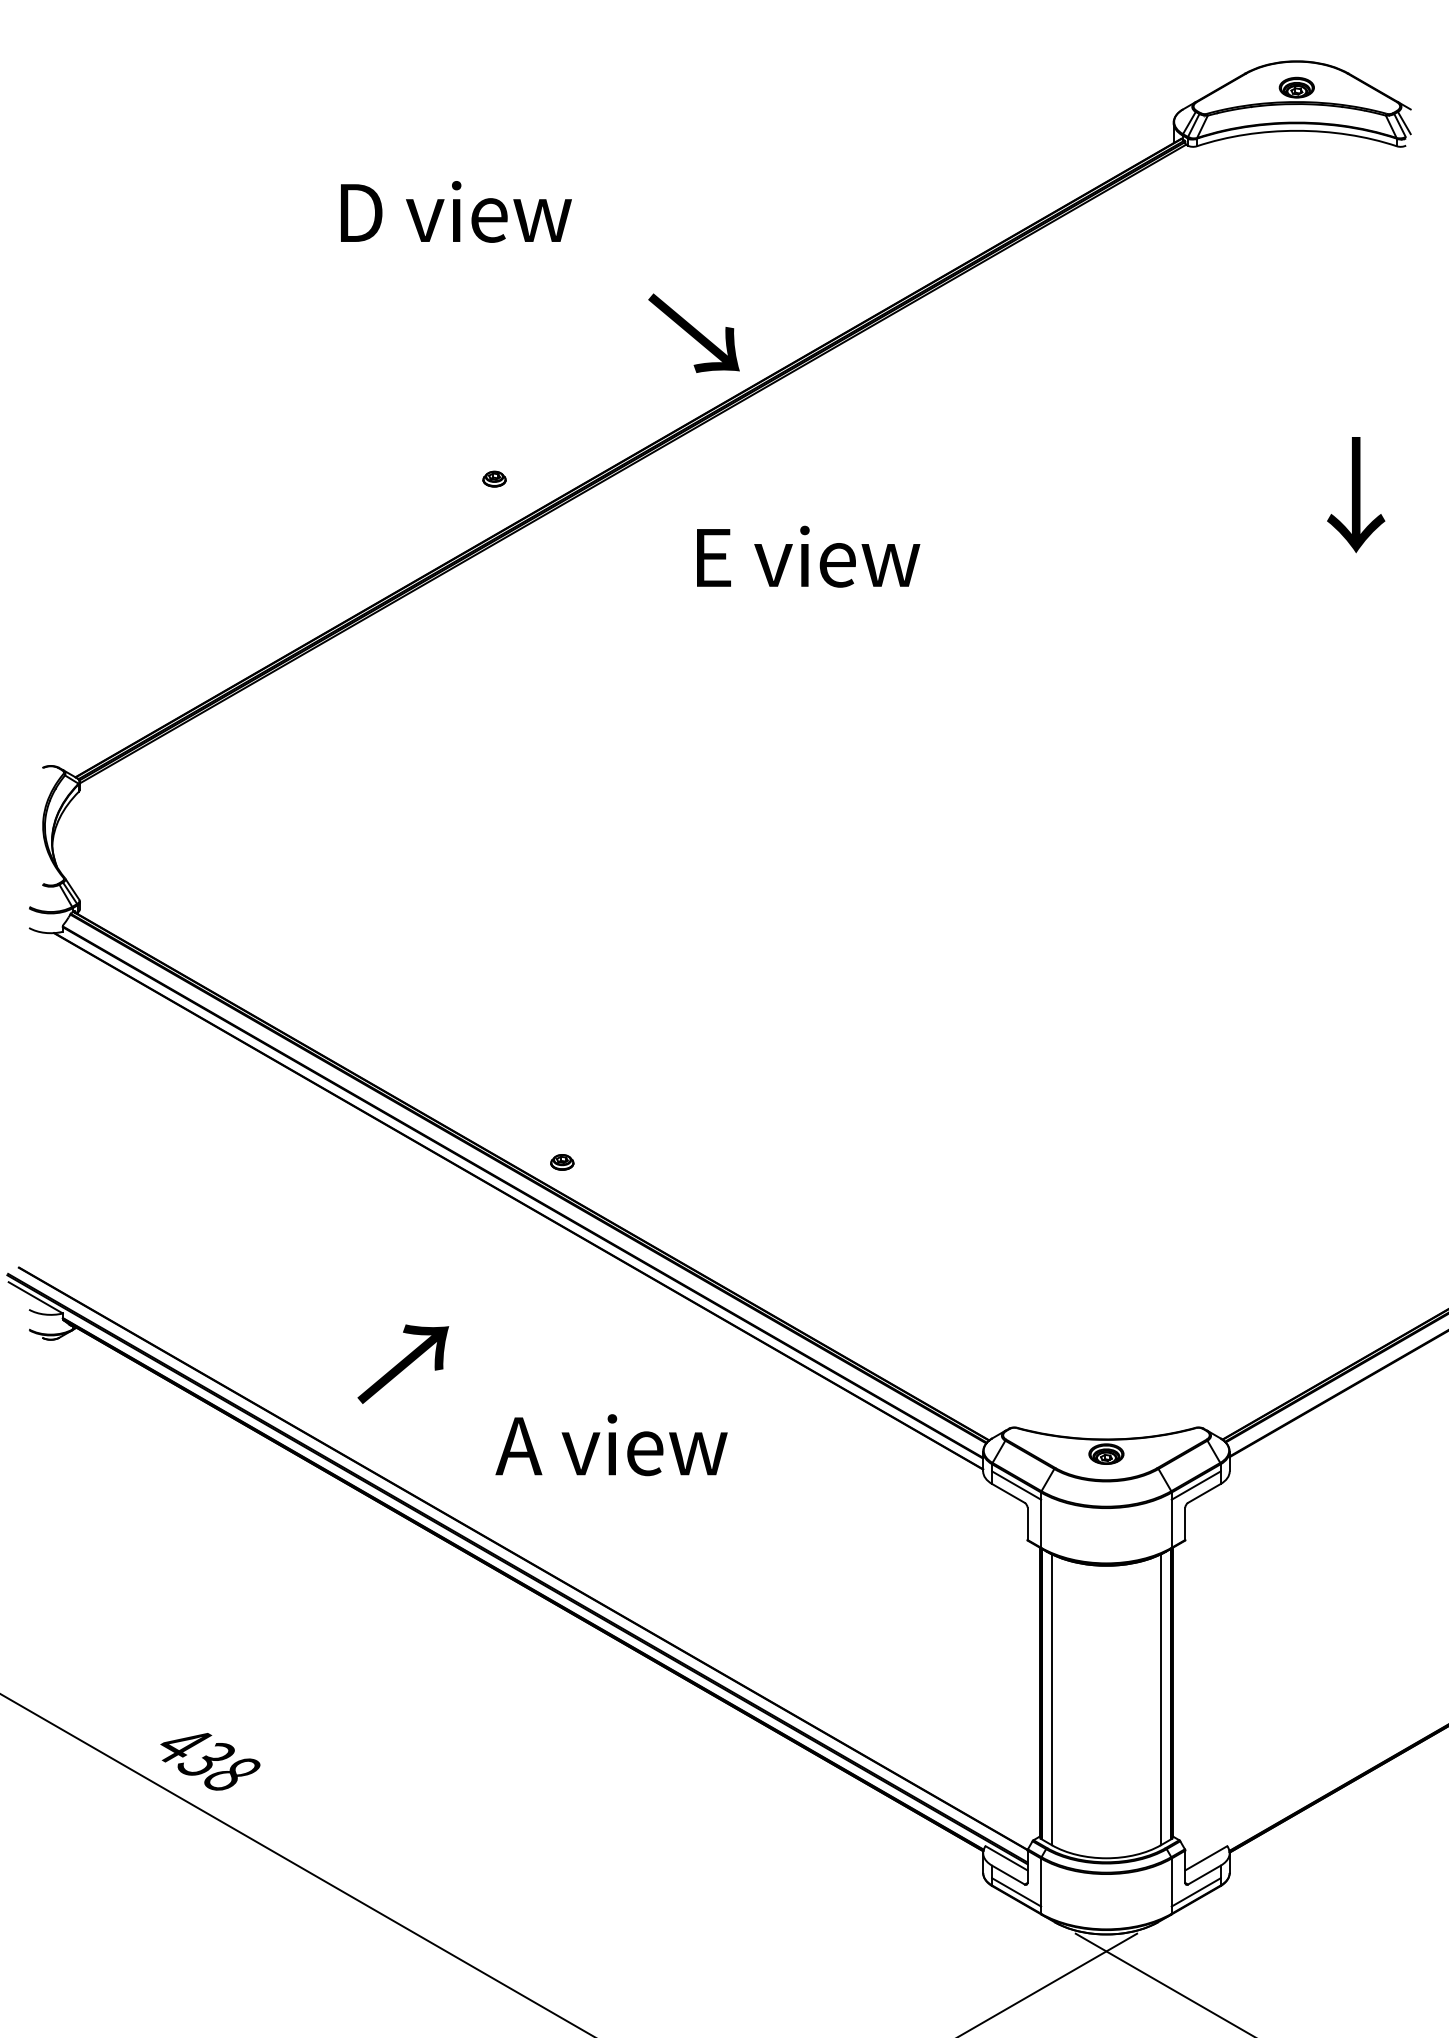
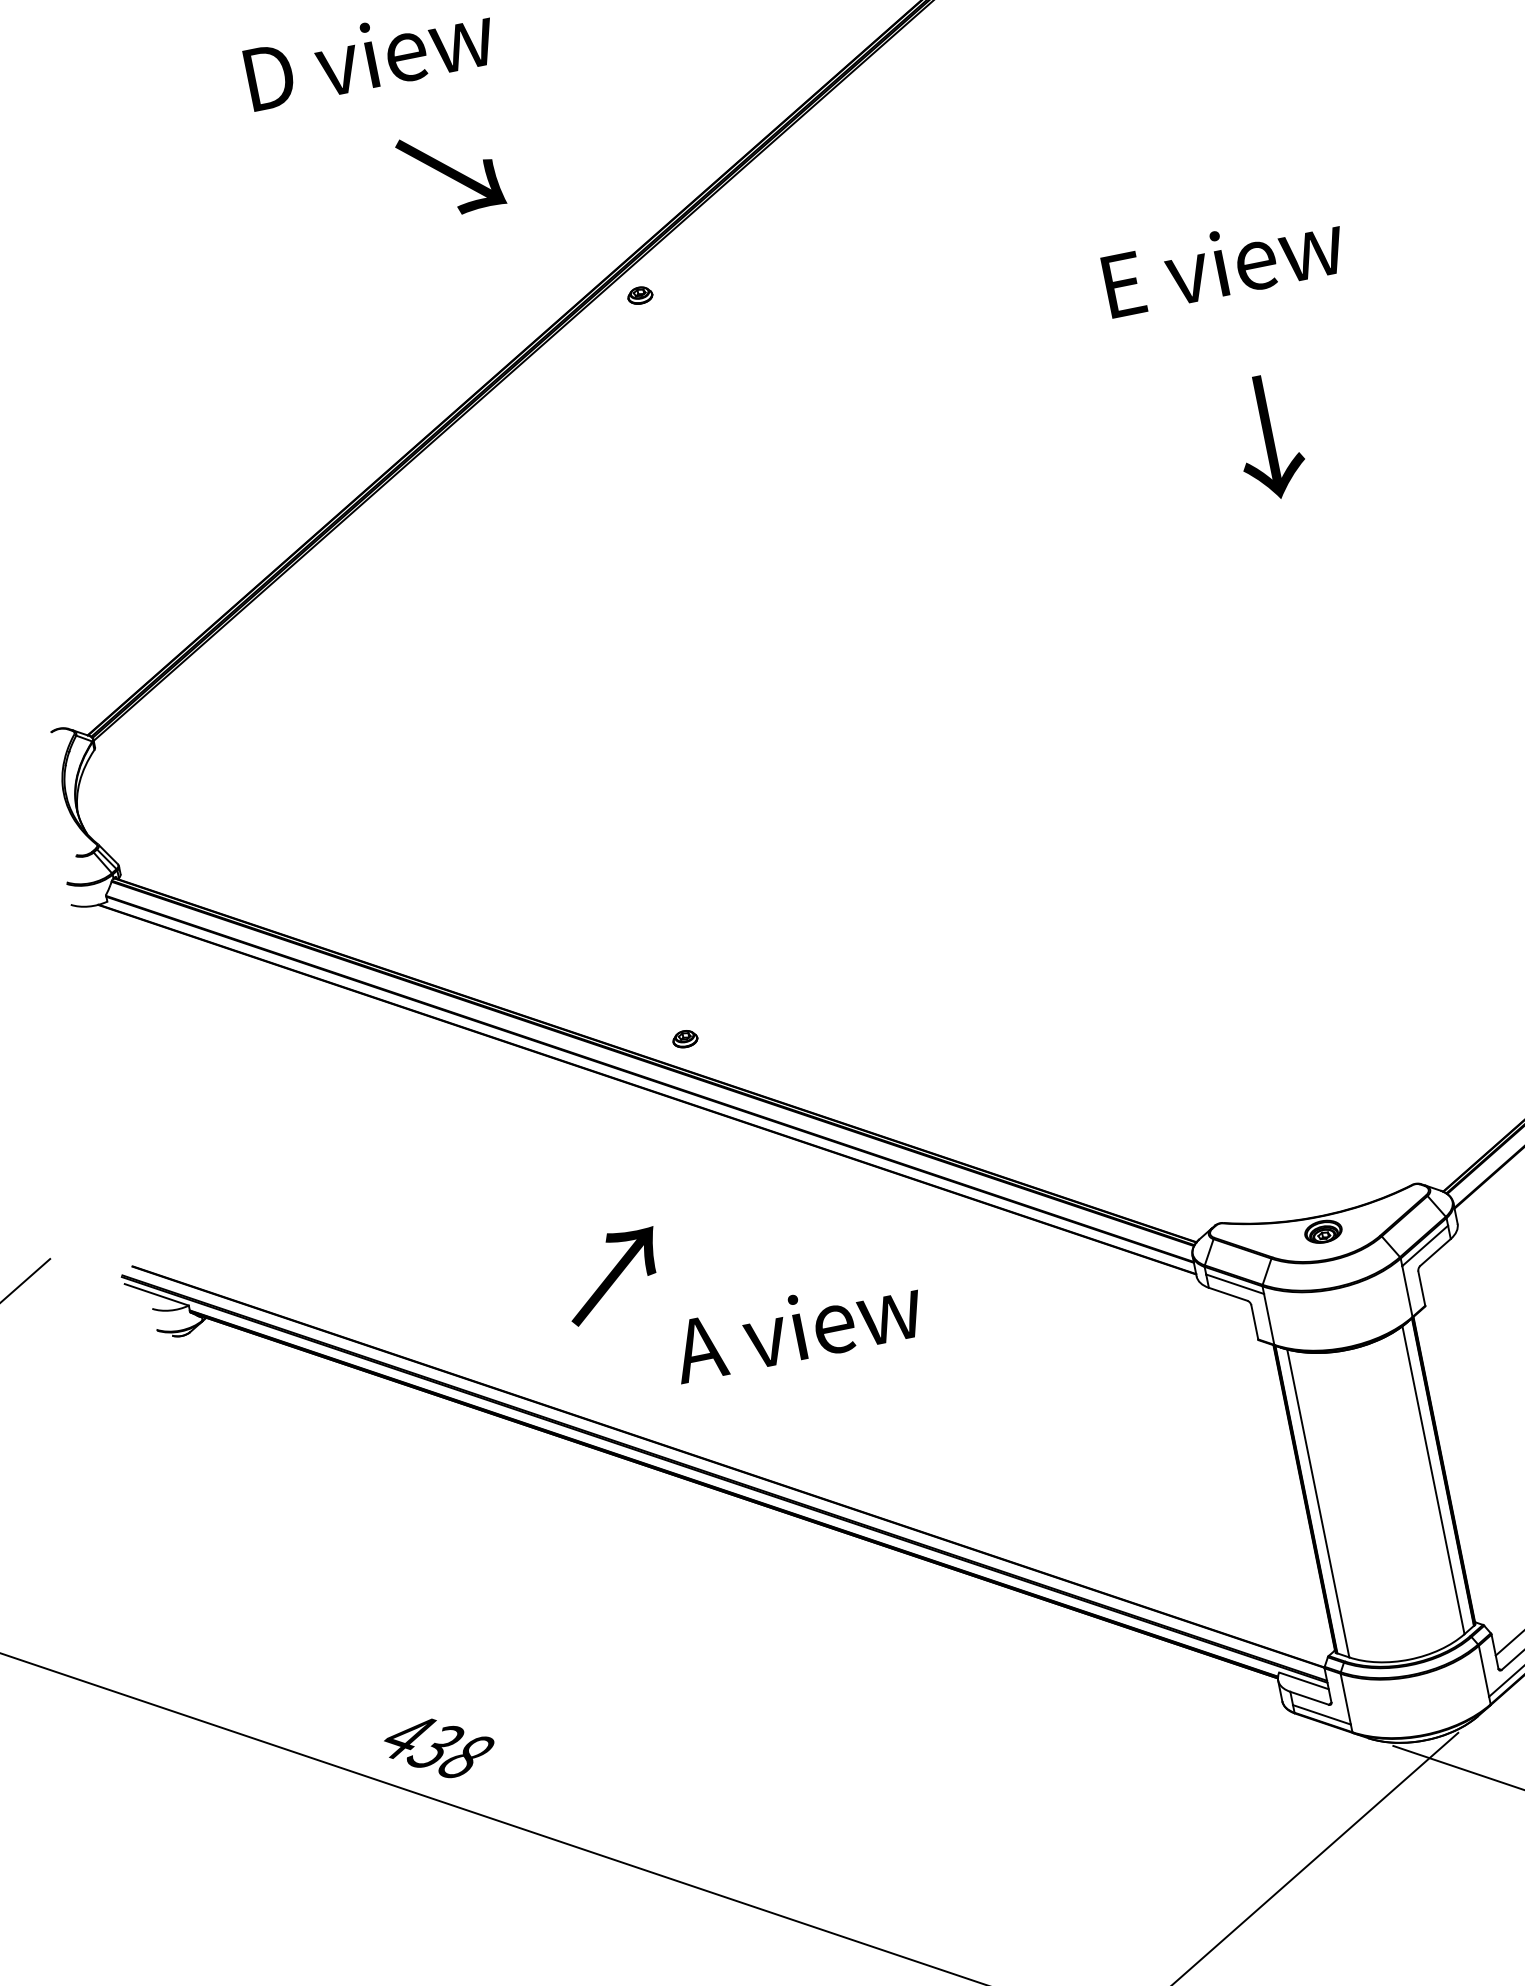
text: (693, 332) -> (450, 172), moved
part: (494, 478) -> (640, 294), moved
text: (1356, 495) -> (1269, 437), moved
text: (808, 556) -> (1224, 263), moved
text: (403, 1363) -> (612, 1275), moved

